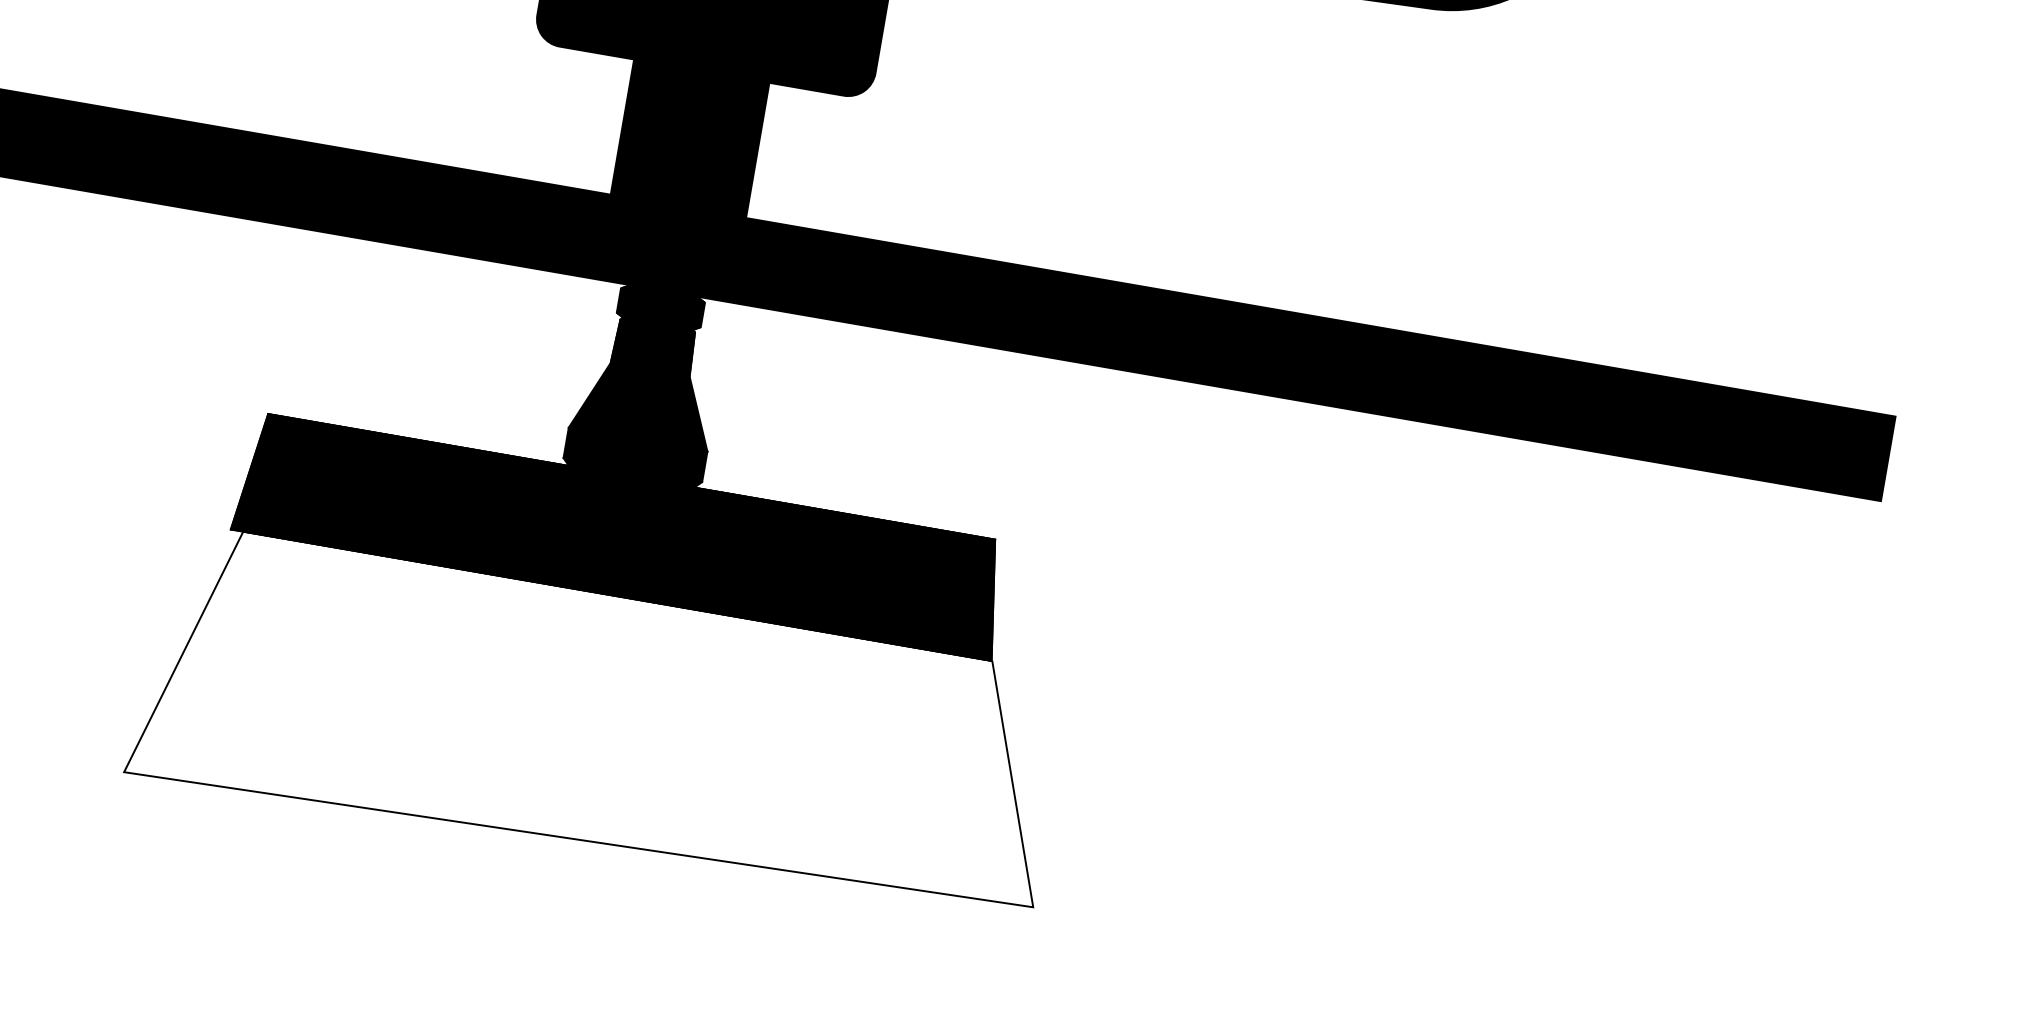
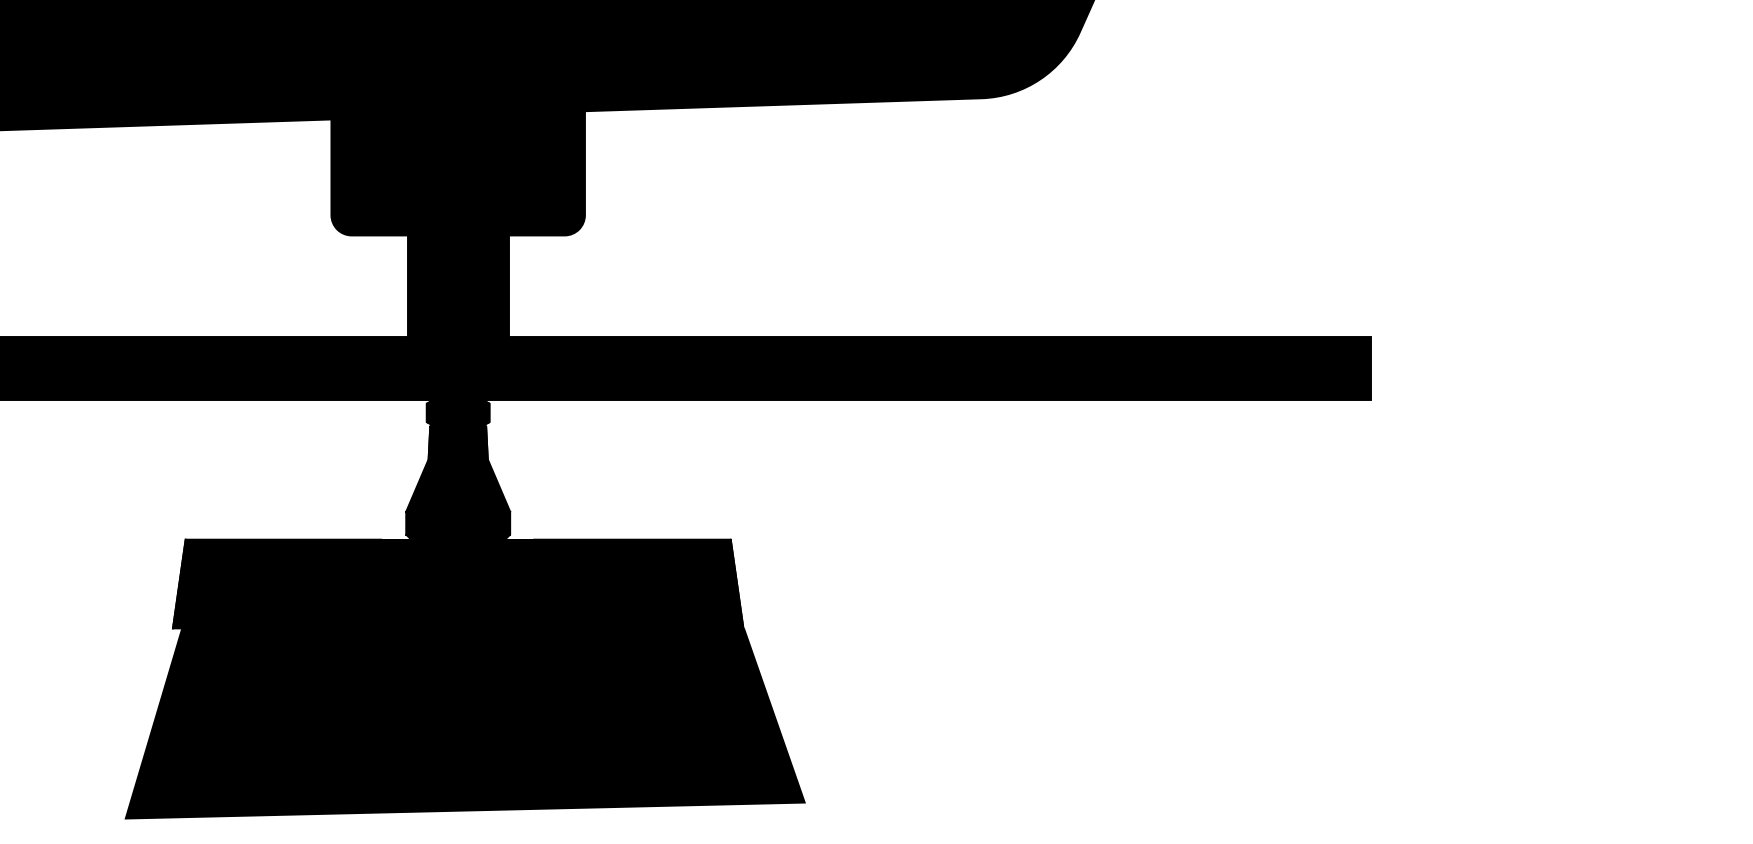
fill: (597, 723) -> (464, 723), added

